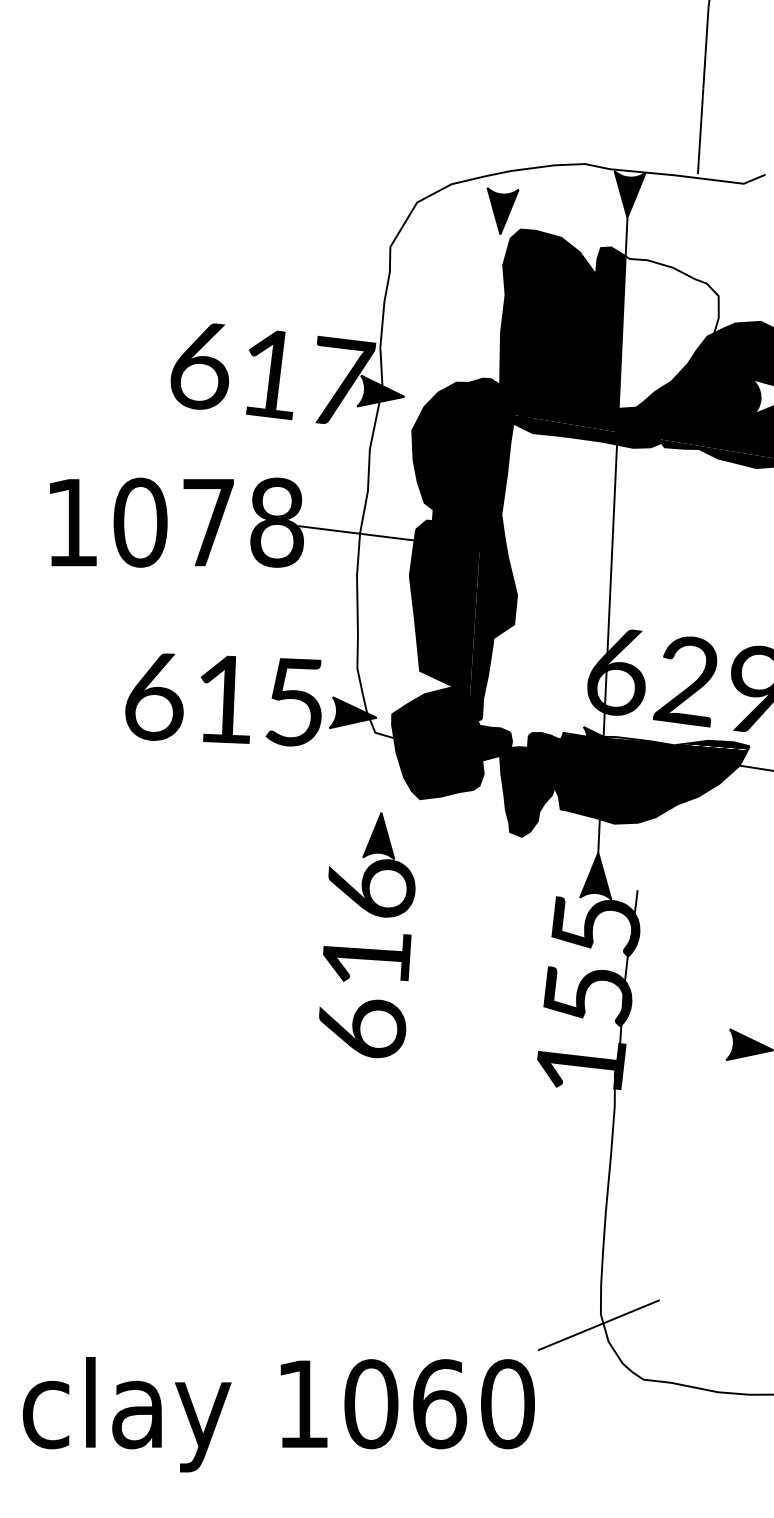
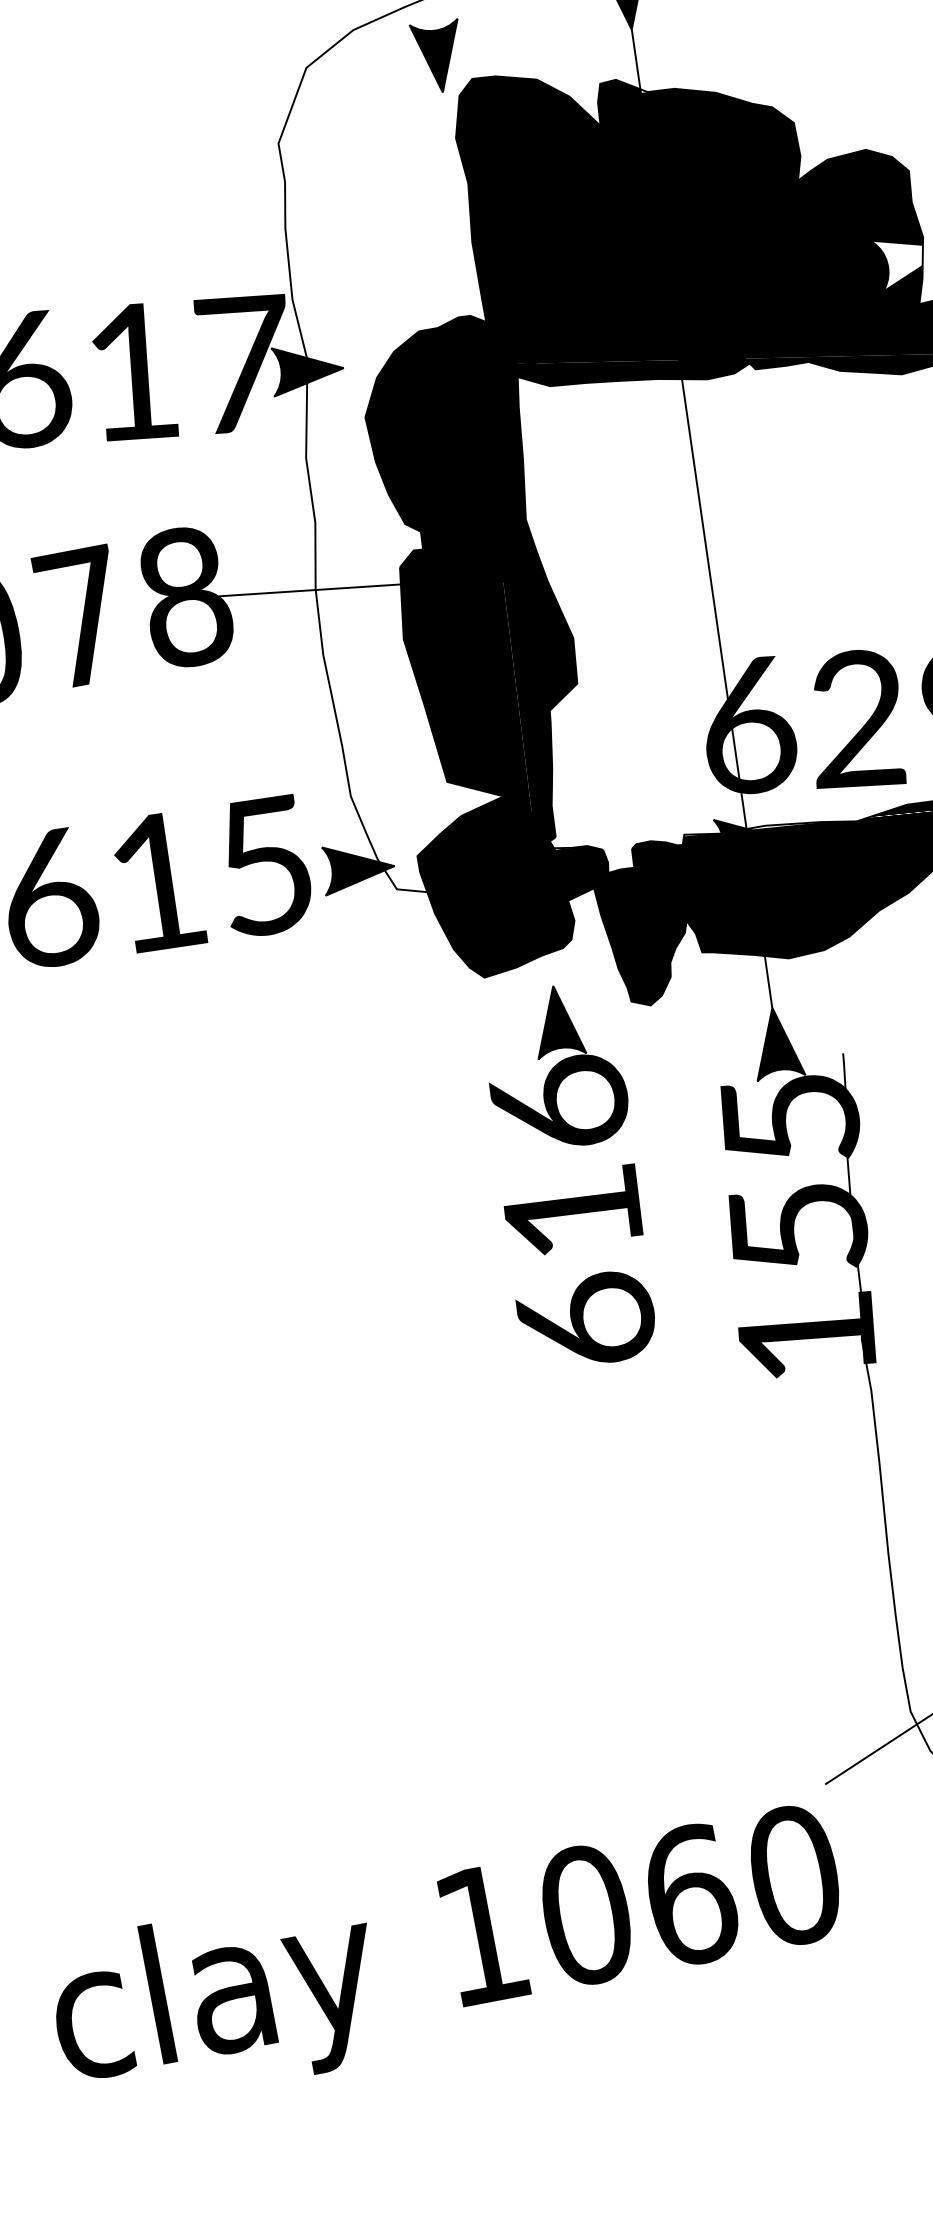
fill: (668, 333) -> (728, 194), added
part: (366, 948) -> (569, 1197), moved

